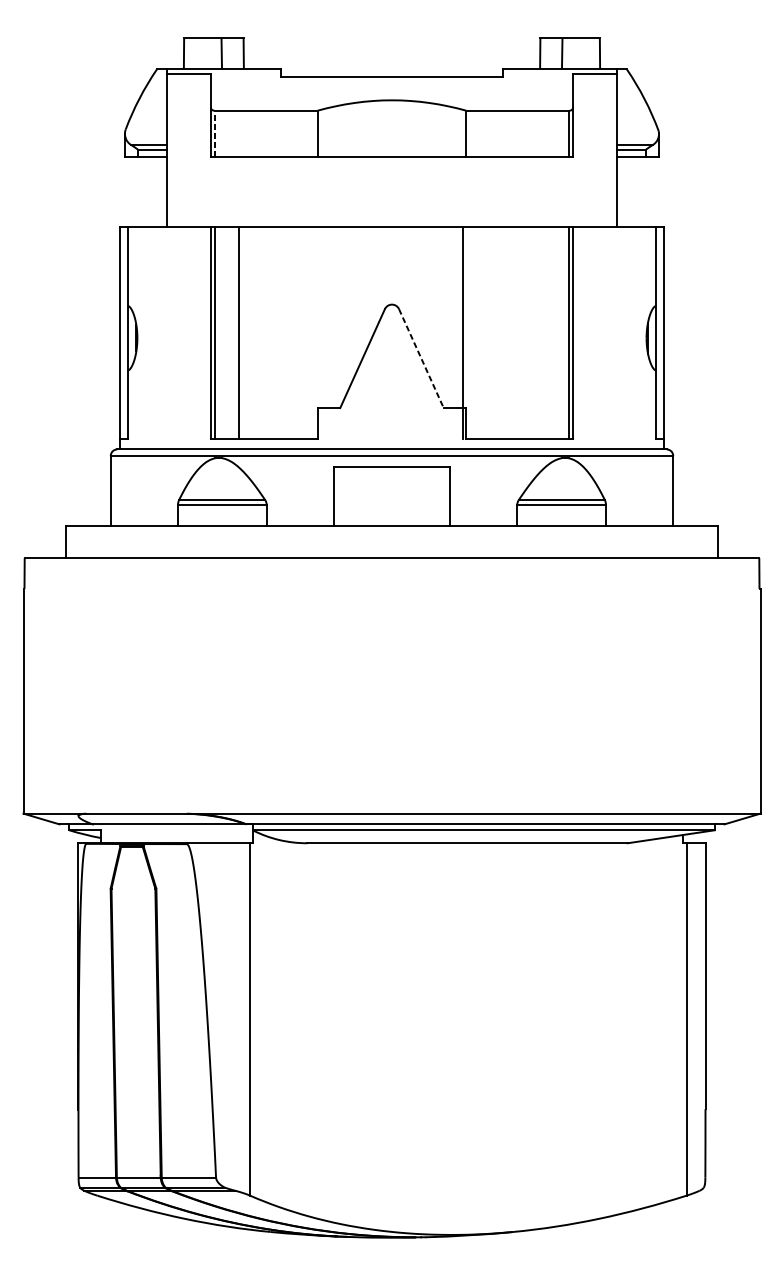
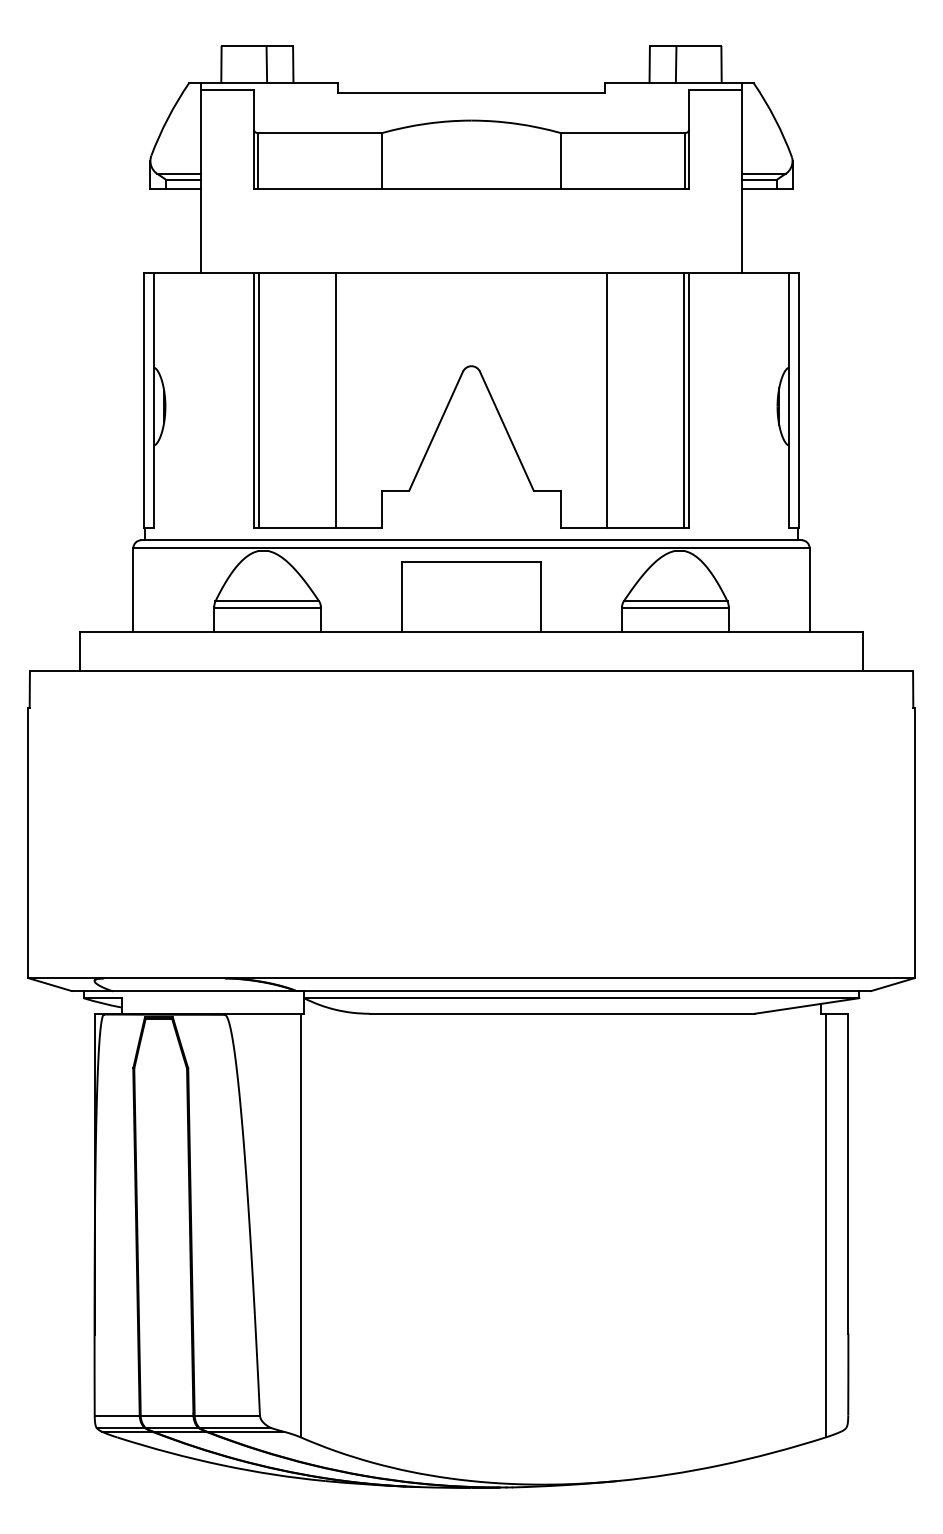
line: (214, 134) -> (258, 161), dashed -> solid
line: (238, 332) -> (336, 399), moved
line: (462, 332) -> (606, 399), moved
line: (421, 358) -> (507, 431), dashed -> solid

